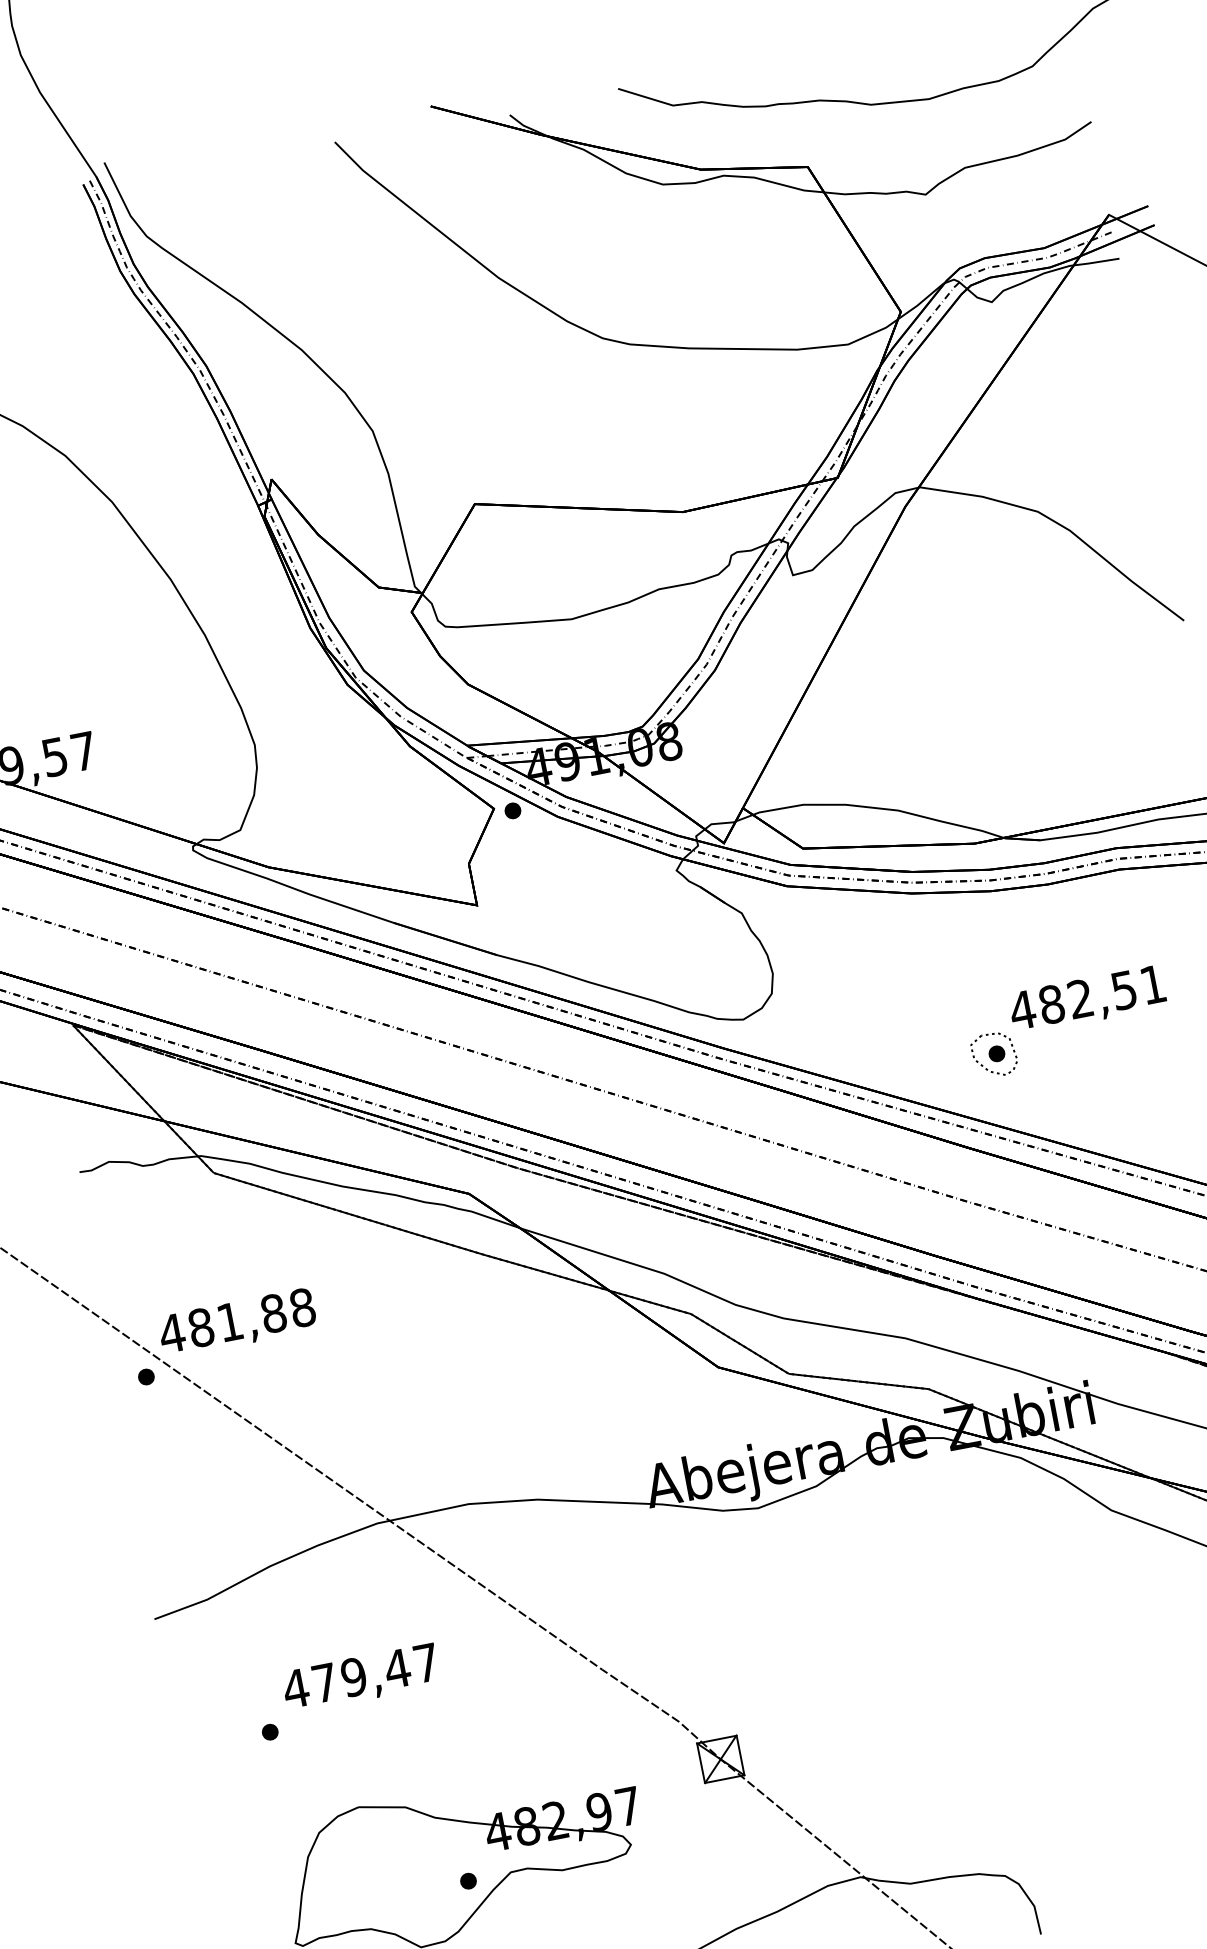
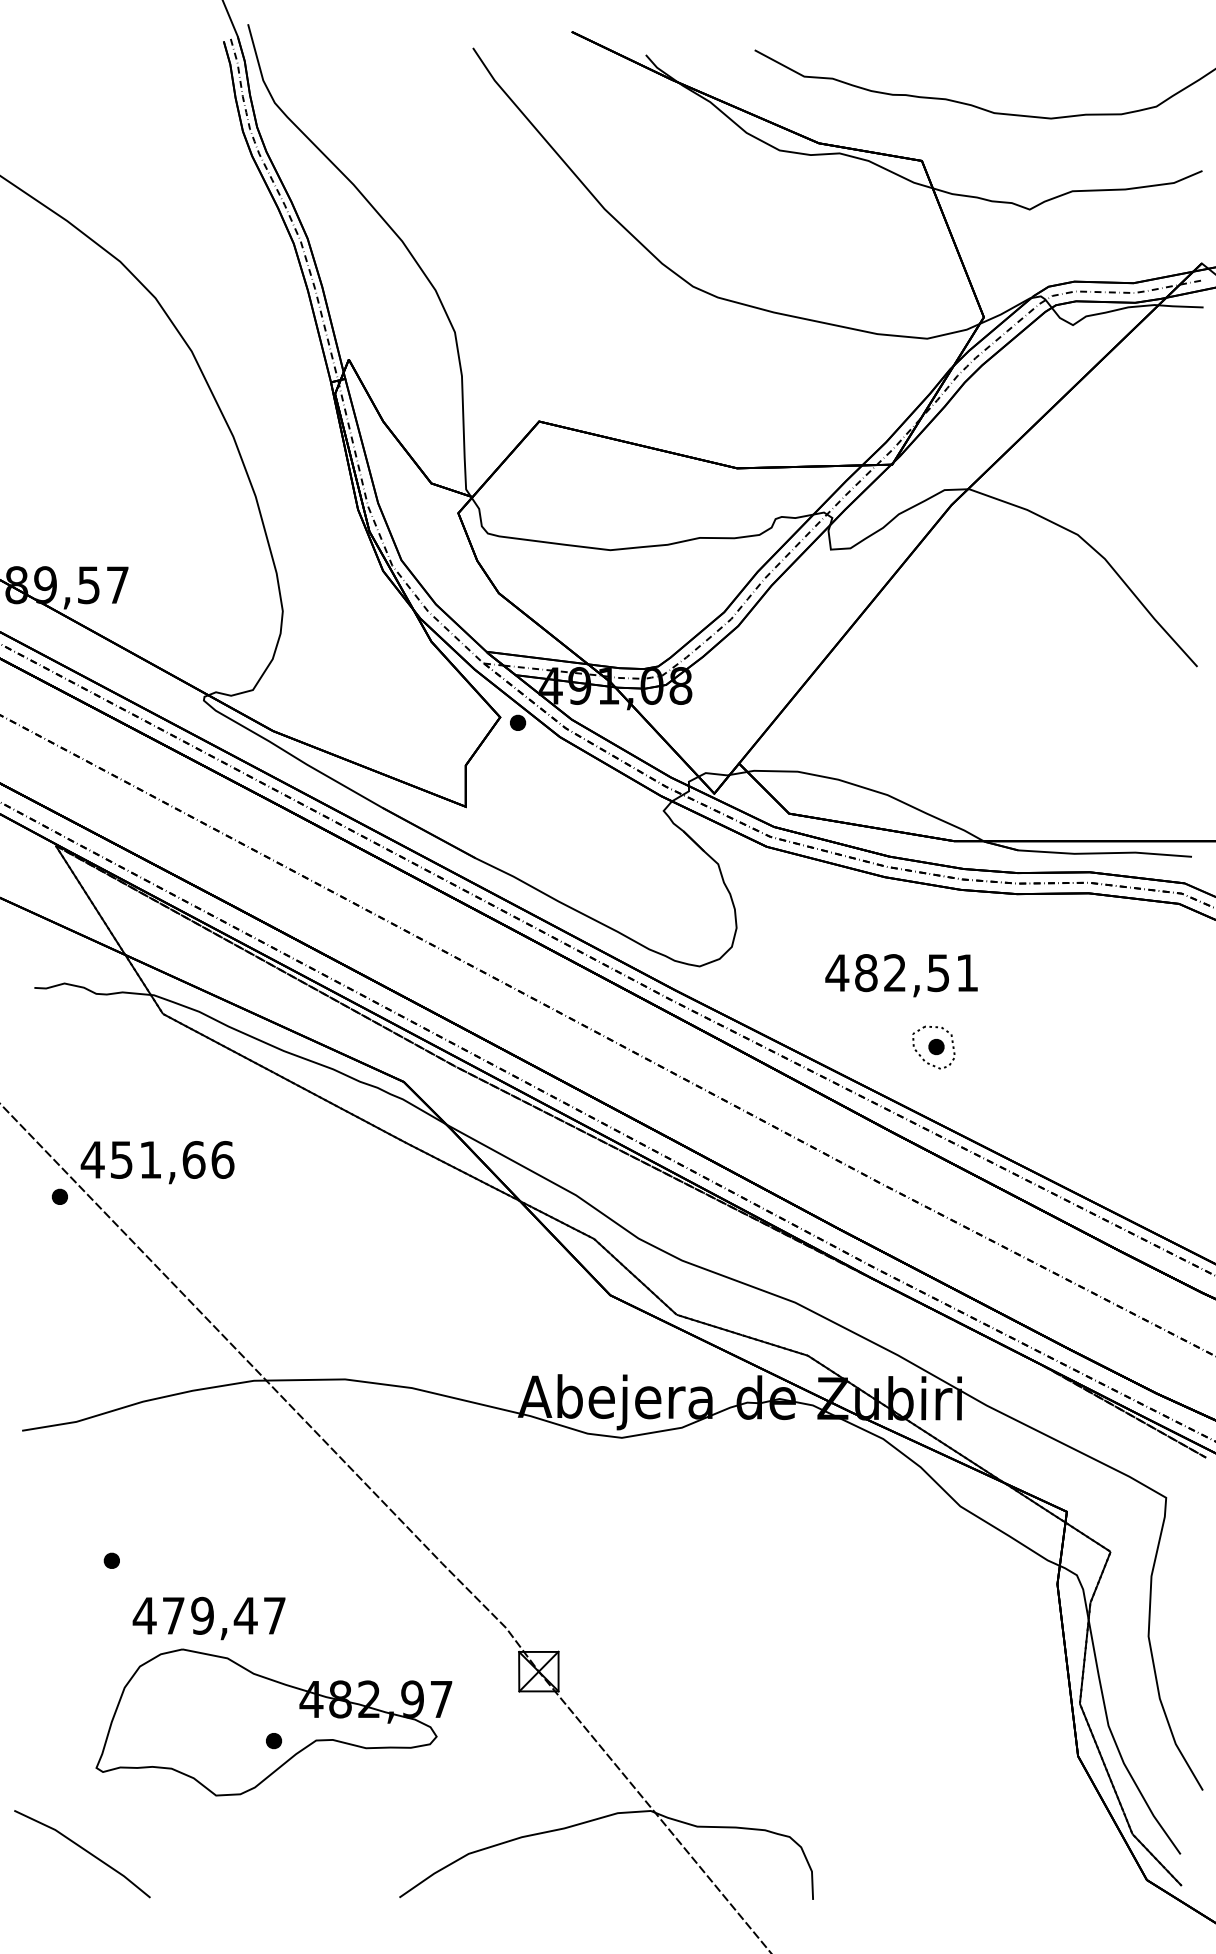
text: (1087, 1000) -> (901, 975), moved
text: (252, 1317) -> (172, 1159), 481,88 -> 451,66
text: (360, 1678) -> (208, 1618), moved

